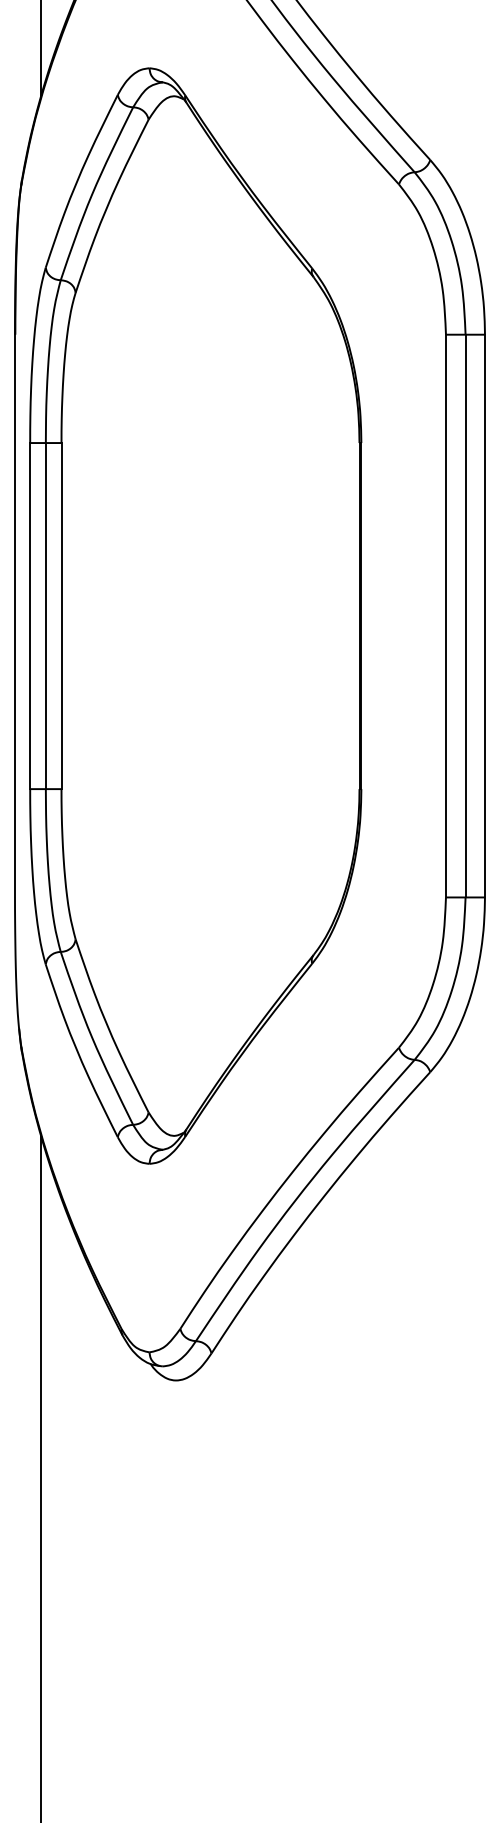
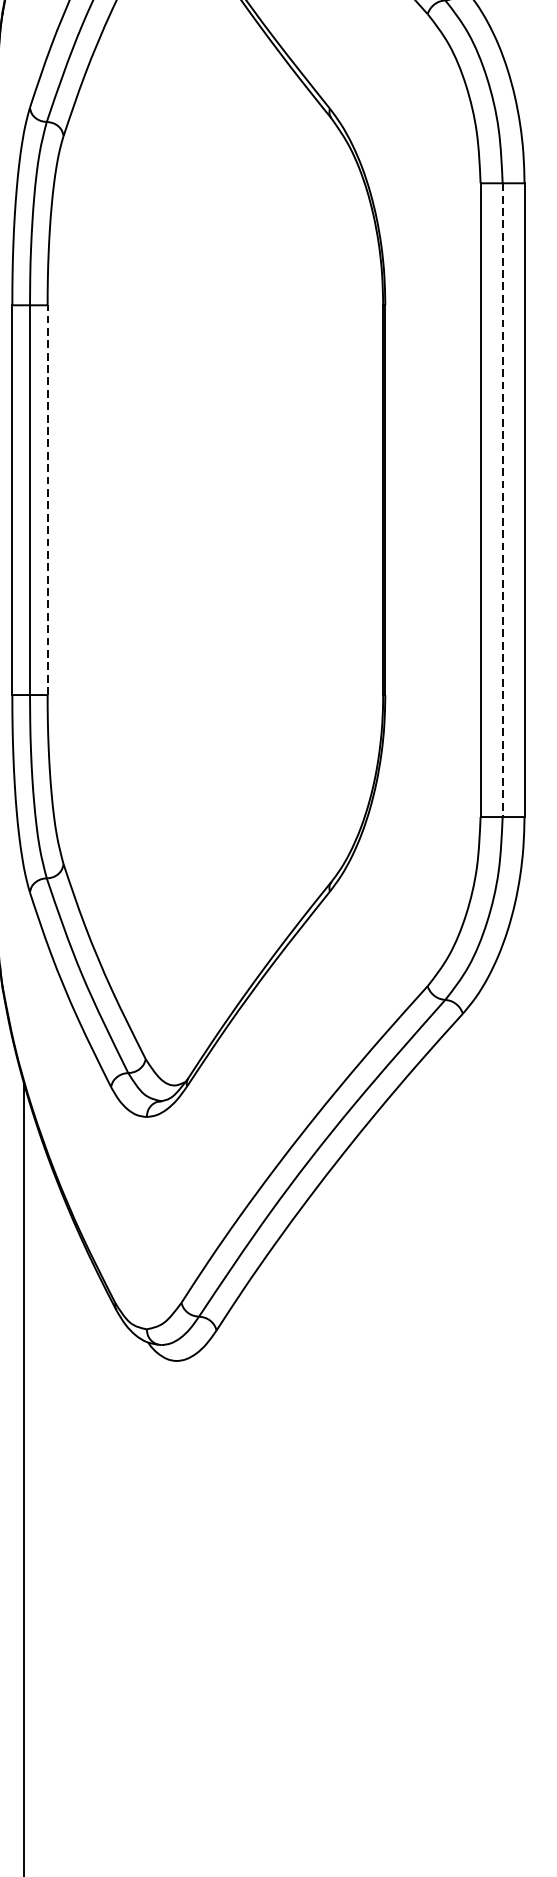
line: (61, 615) -> (47, 499), solid -> dashed
line: (465, 616) -> (502, 500), solid -> dashed

